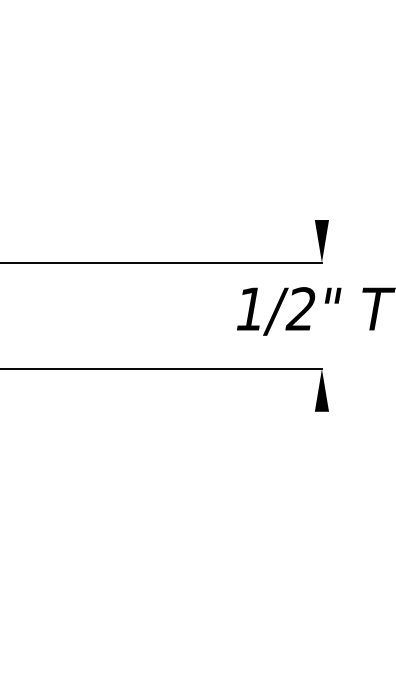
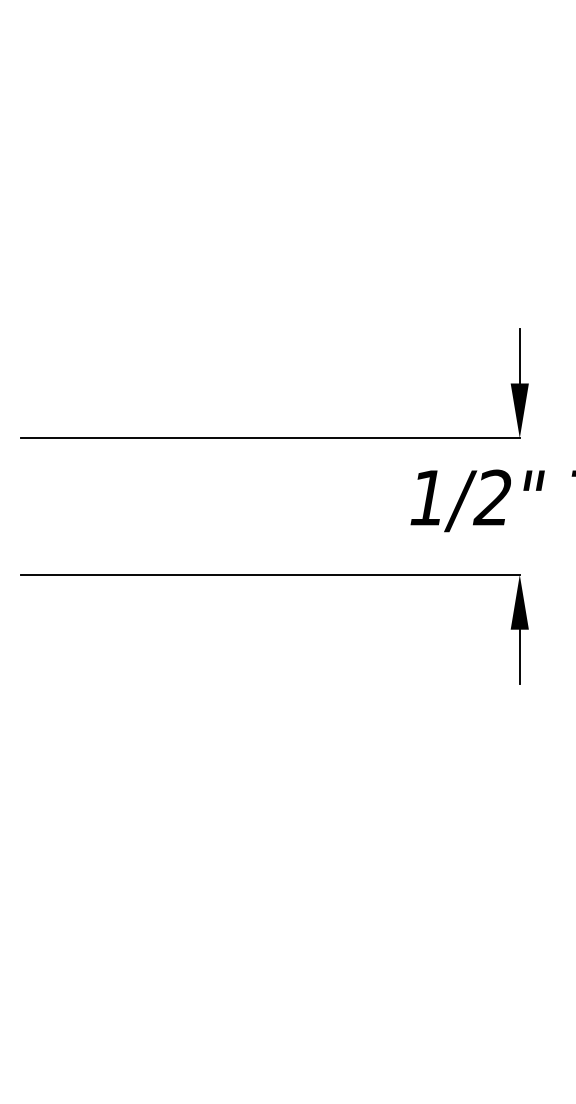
line: (321, 198) -> (519, 355), added
line: (321, 432) -> (519, 656), added

